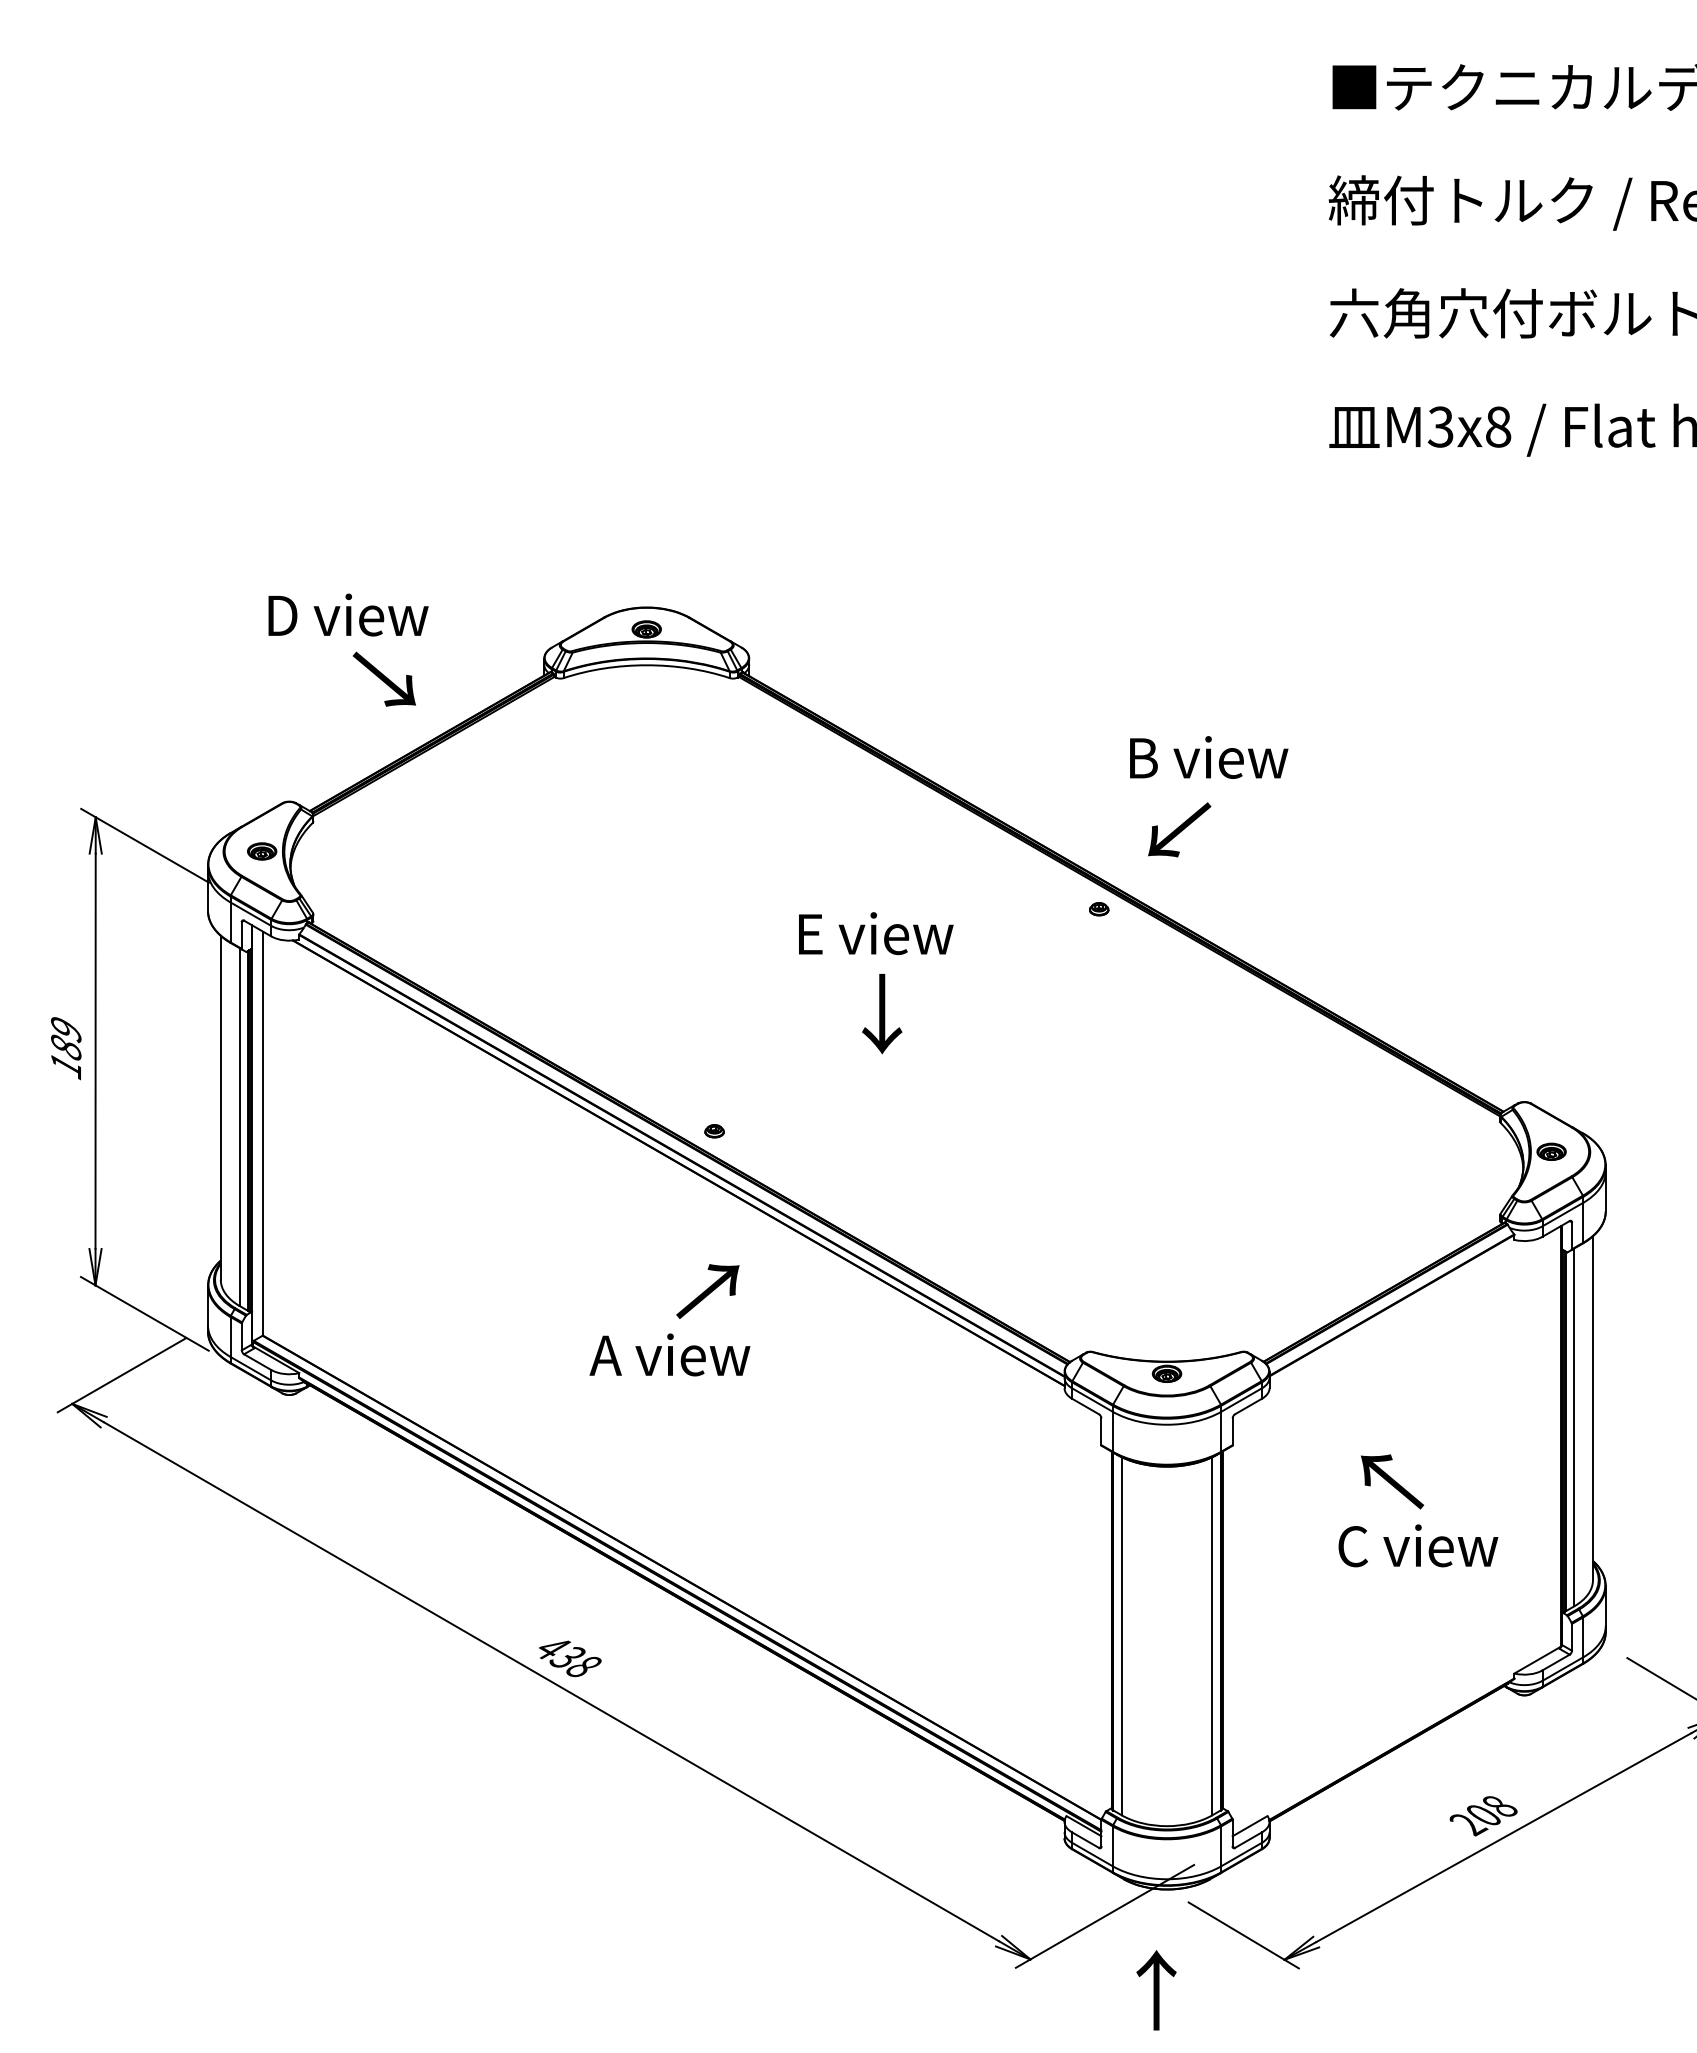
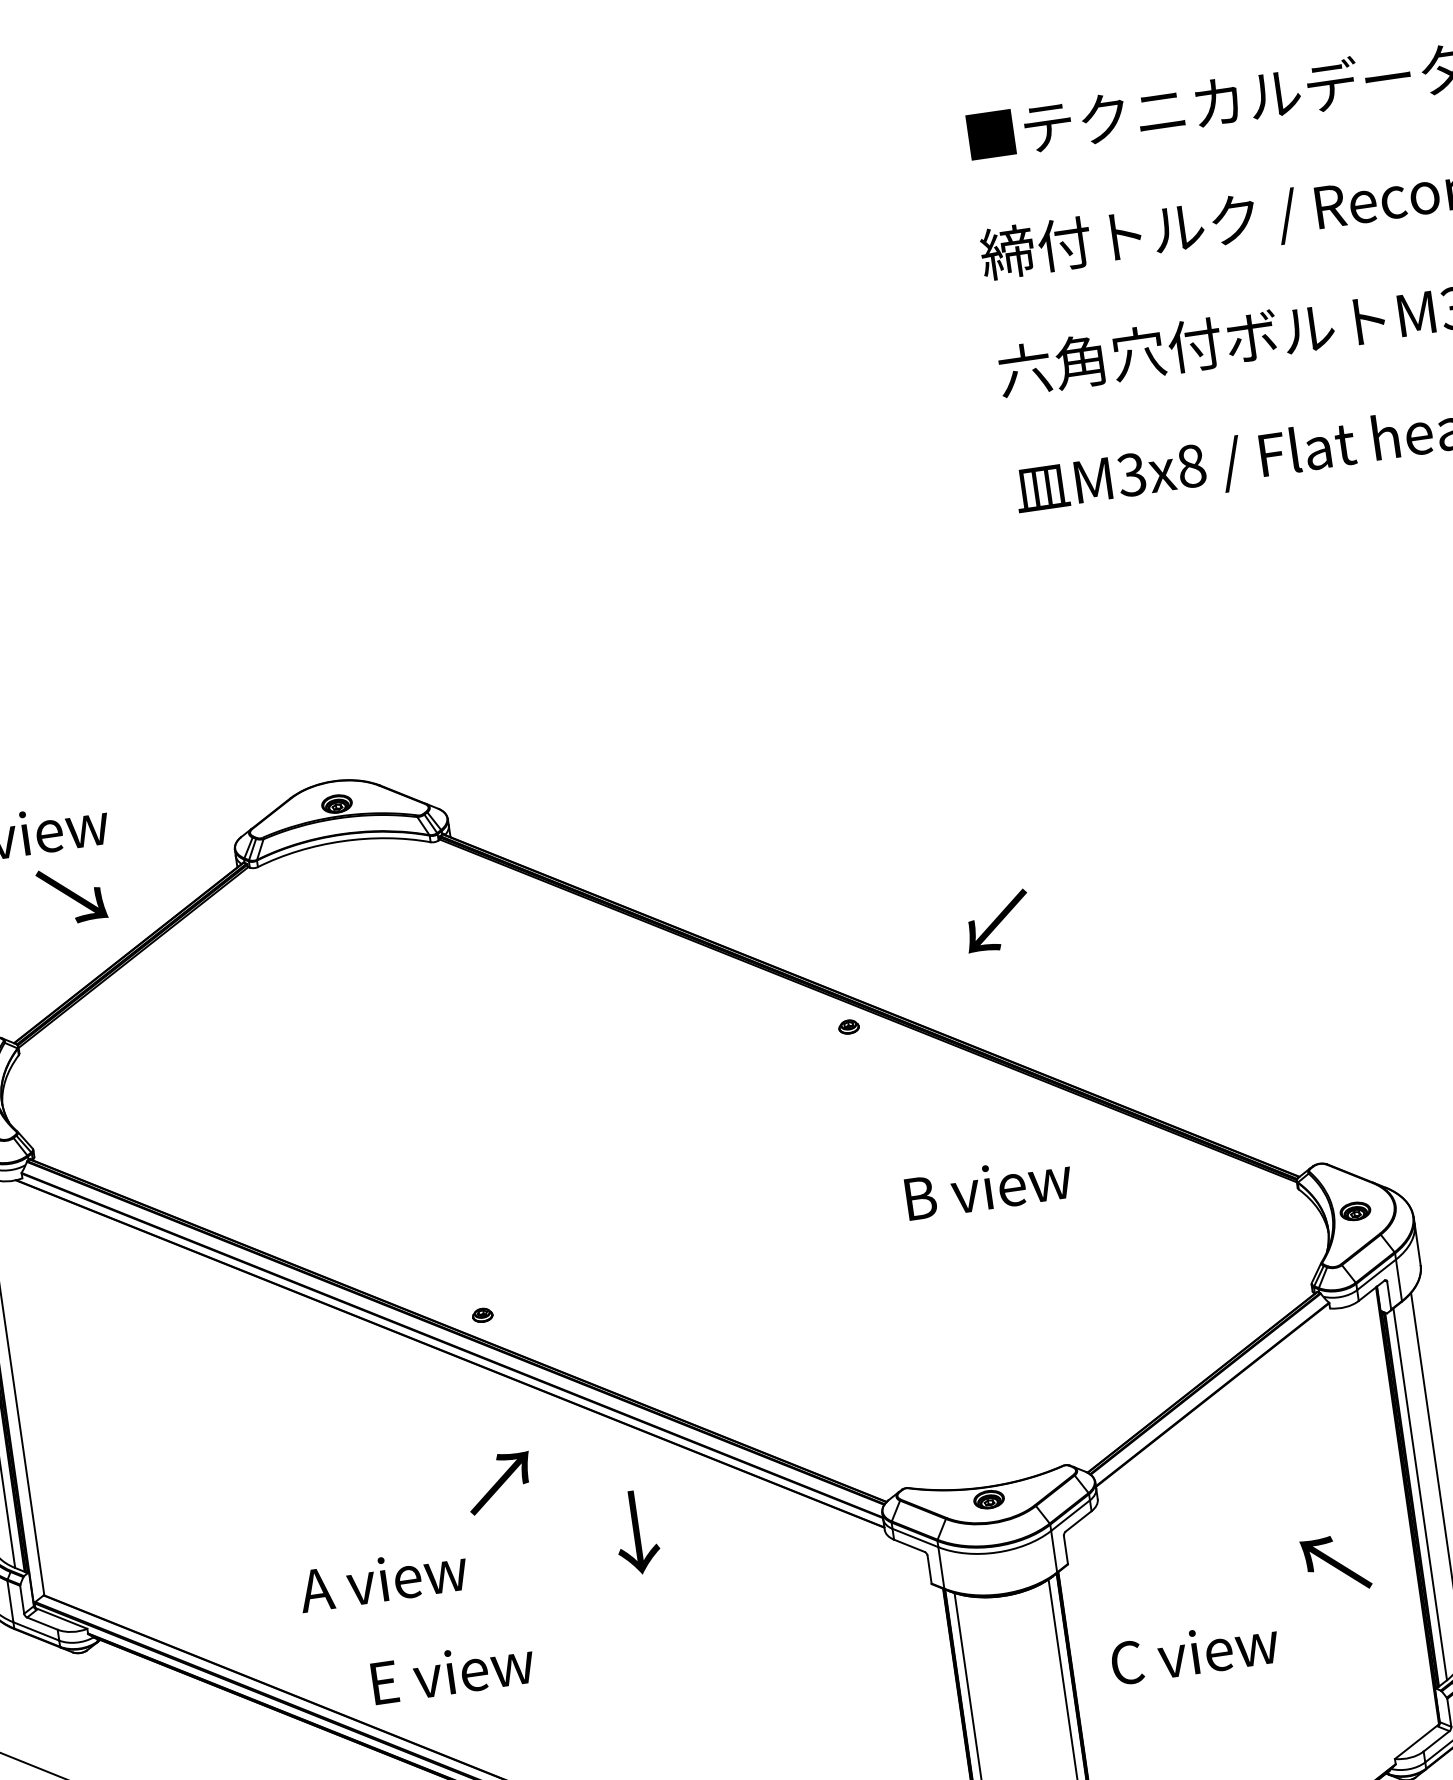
text: (1209, 757) -> (989, 1187), moved
text: (1179, 829) -> (997, 921), moved
text: (876, 933) -> (453, 1671), moved
text: (882, 1014) -> (636, 1533), moved
text: (669, 1354) -> (382, 1579), moved
text: (1392, 1481) -> (1336, 1563), moved
text: (1418, 1545) -> (1195, 1652), moved

